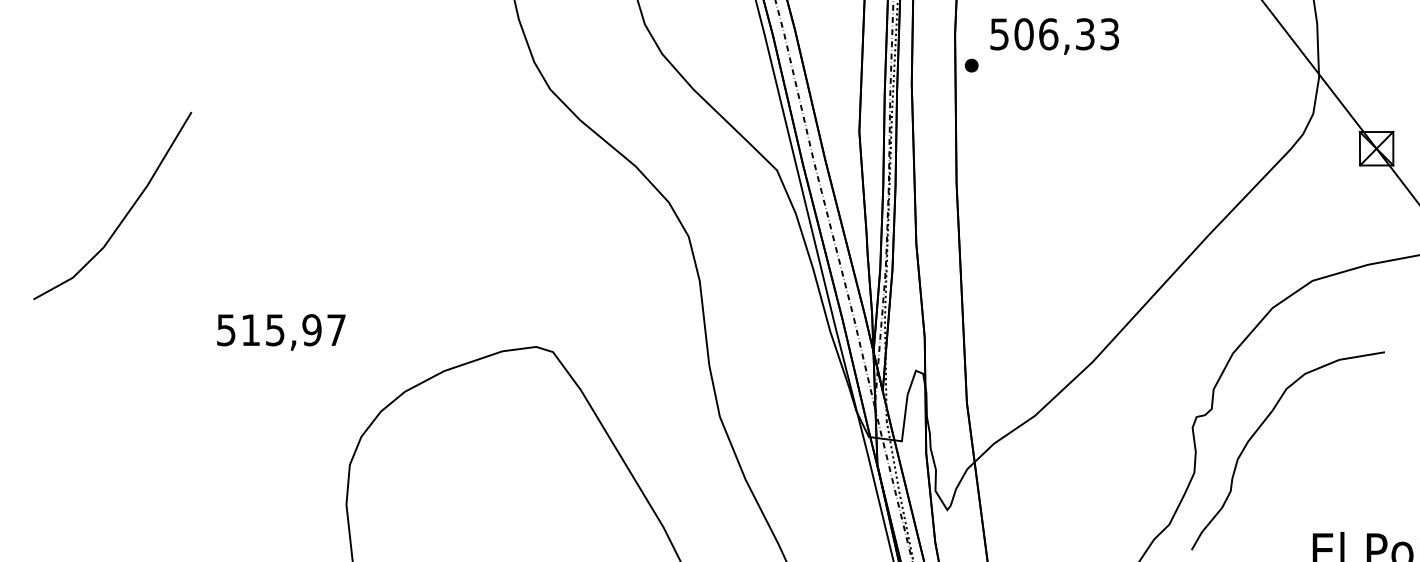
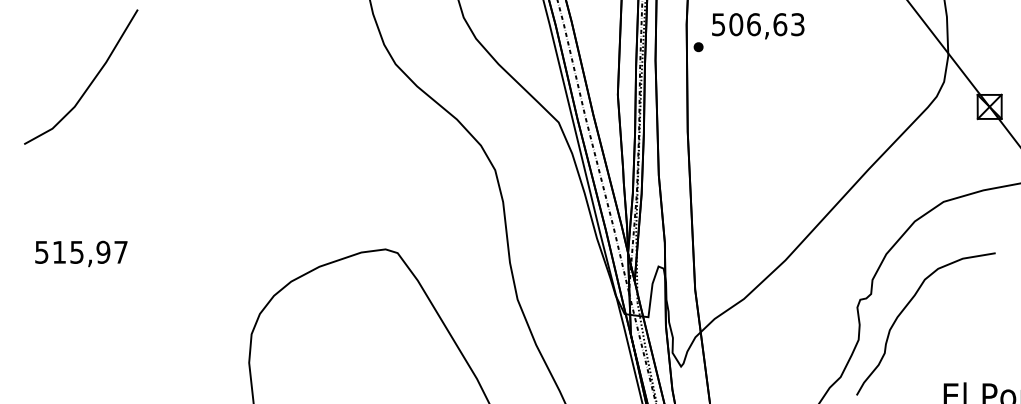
text: (1085, 34) -> (780, 24), 506,33 -> 506,63
line: (125, 213) -> (90, 82), moved
text: (281, 331) -> (81, 253), moved

